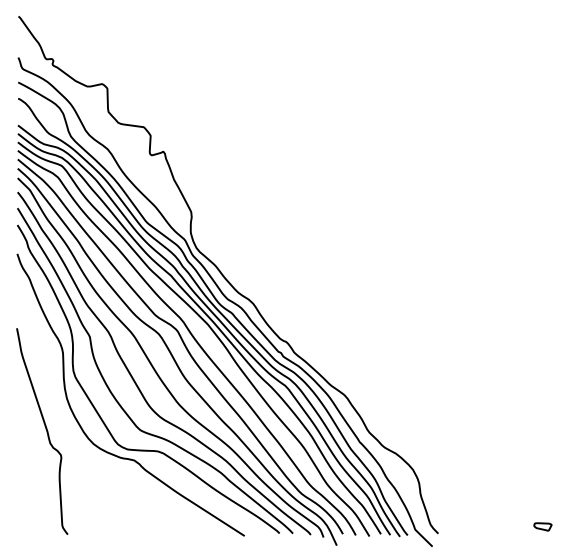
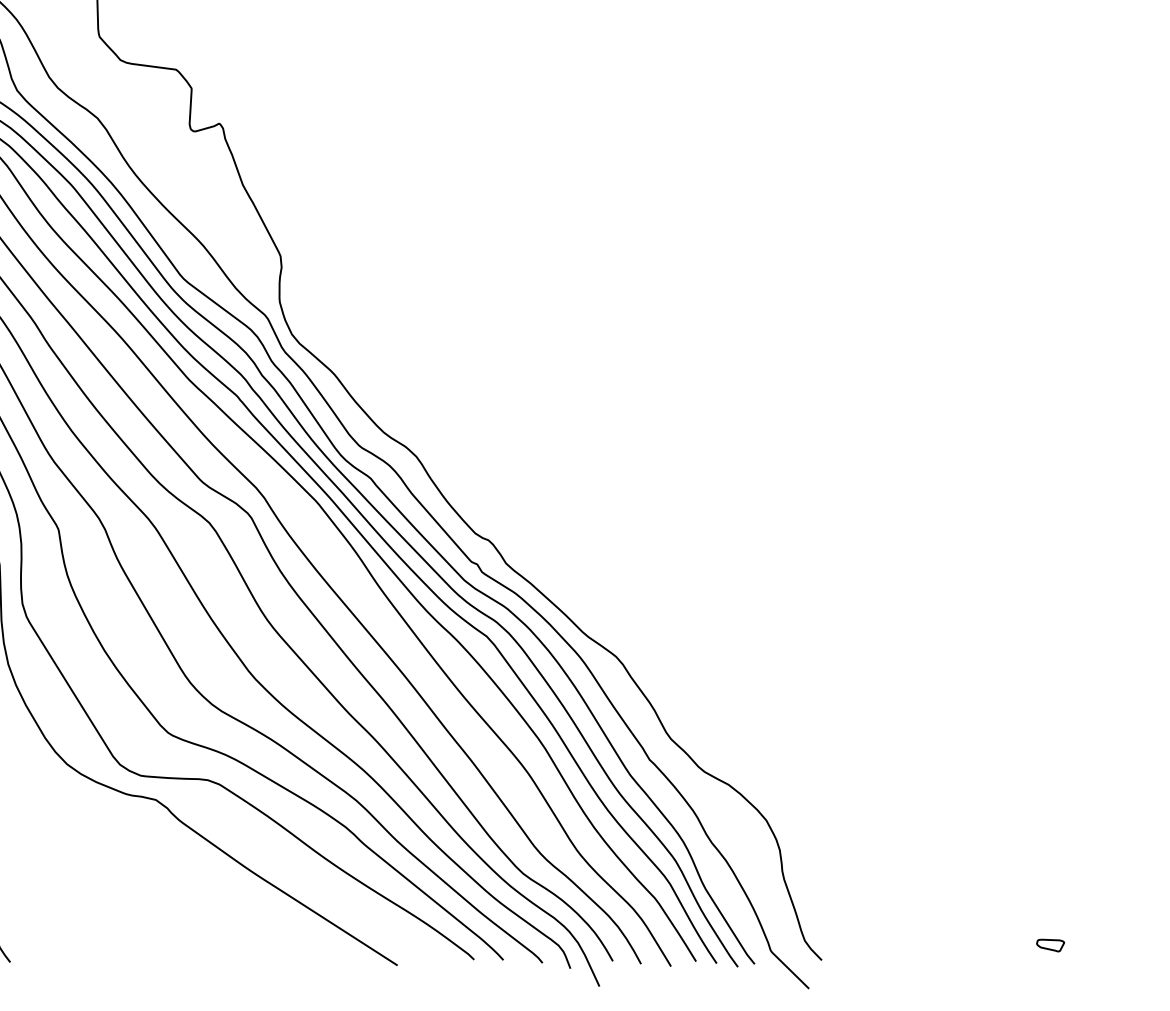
part: (542, 526) -> (1049, 944), size x0.71

